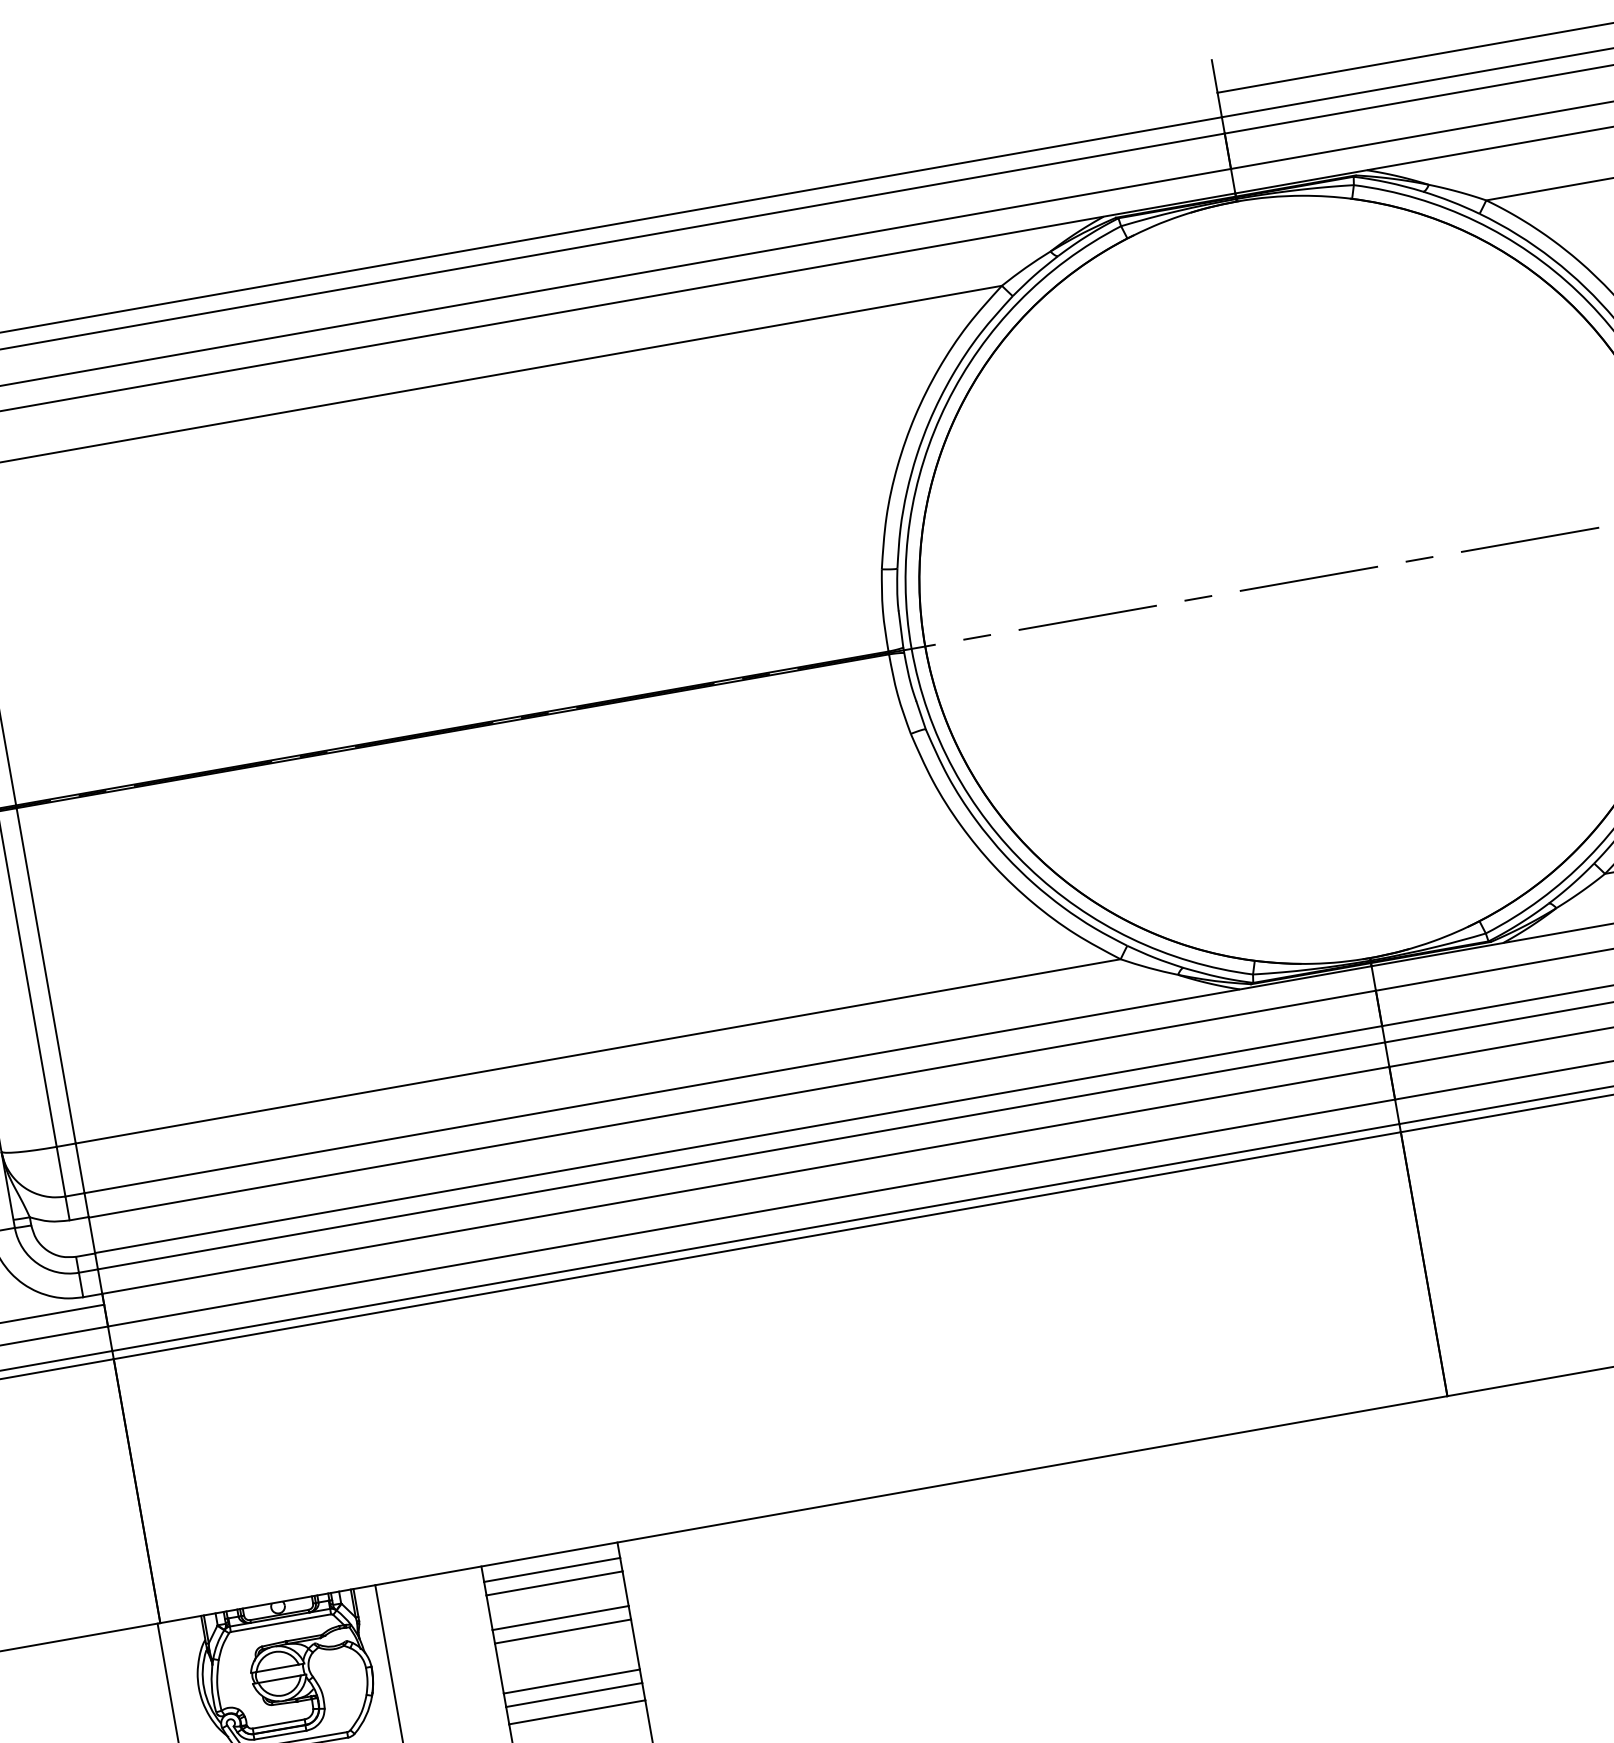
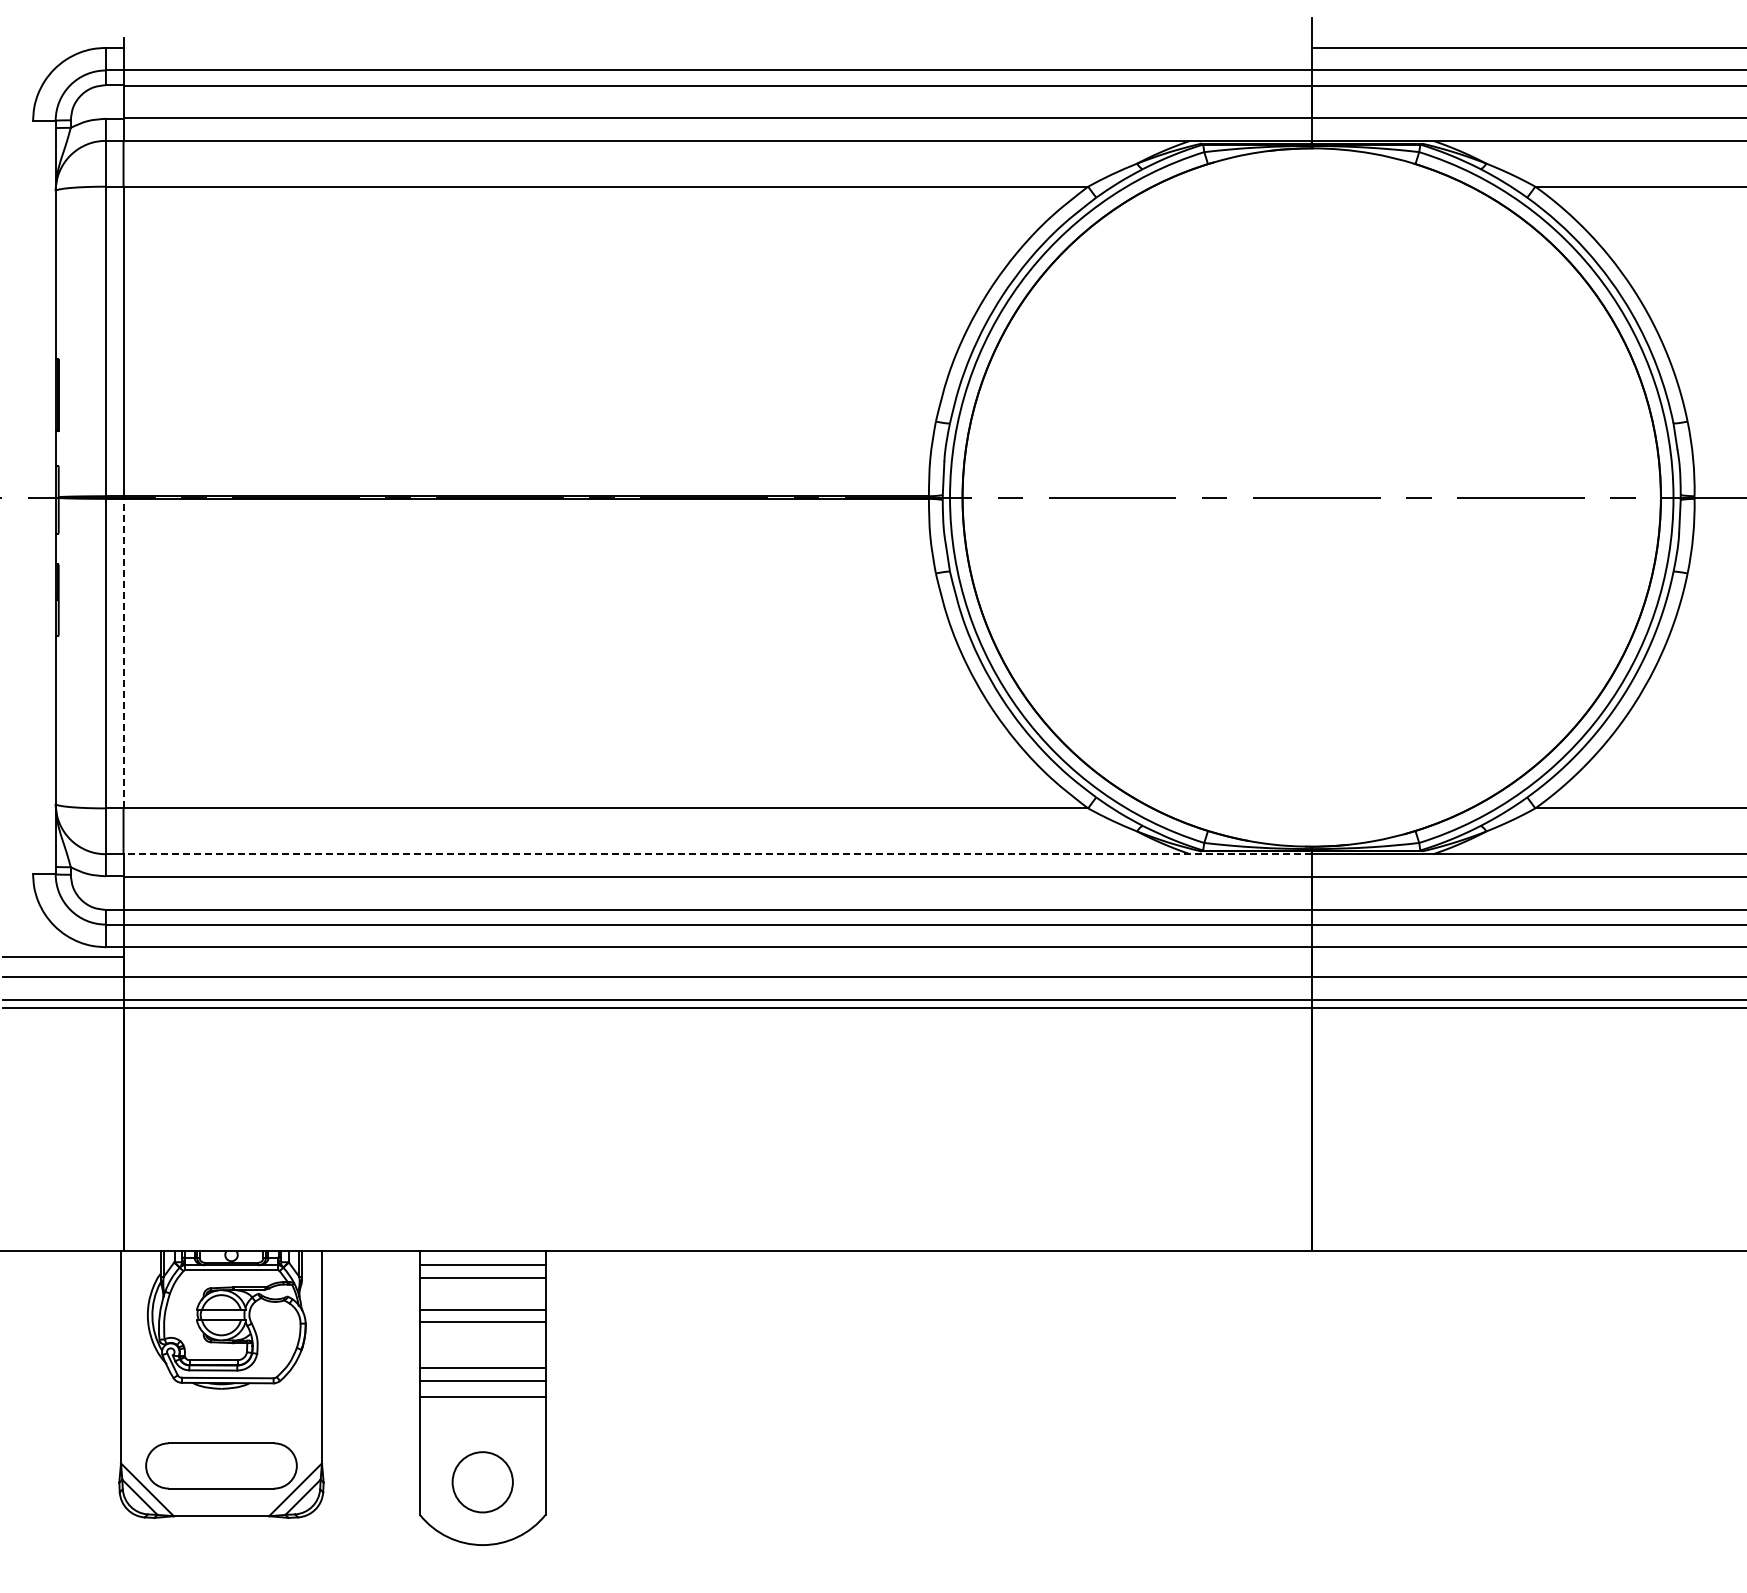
line: (46, 975) -> (123, 653), solid -> dashed
line: (727, 1079) -> (717, 854), solid -> dashed

